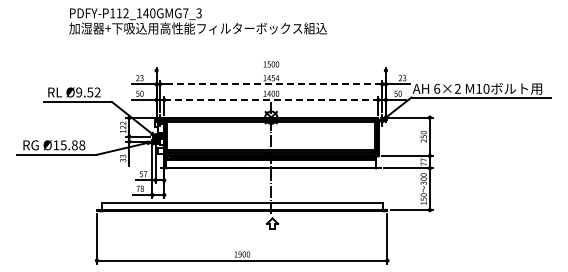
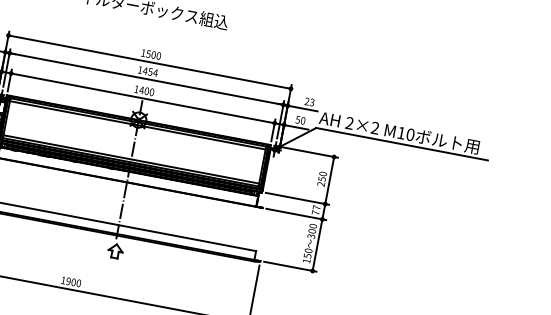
line: (270, 70) -> (148, 61), added
line: (270, 84) -> (145, 79), dashed -> solid
text: (437, 88) -> (350, 122), 6×2 -> 2×2
line: (271, 99) -> (143, 97), dashed -> solid

